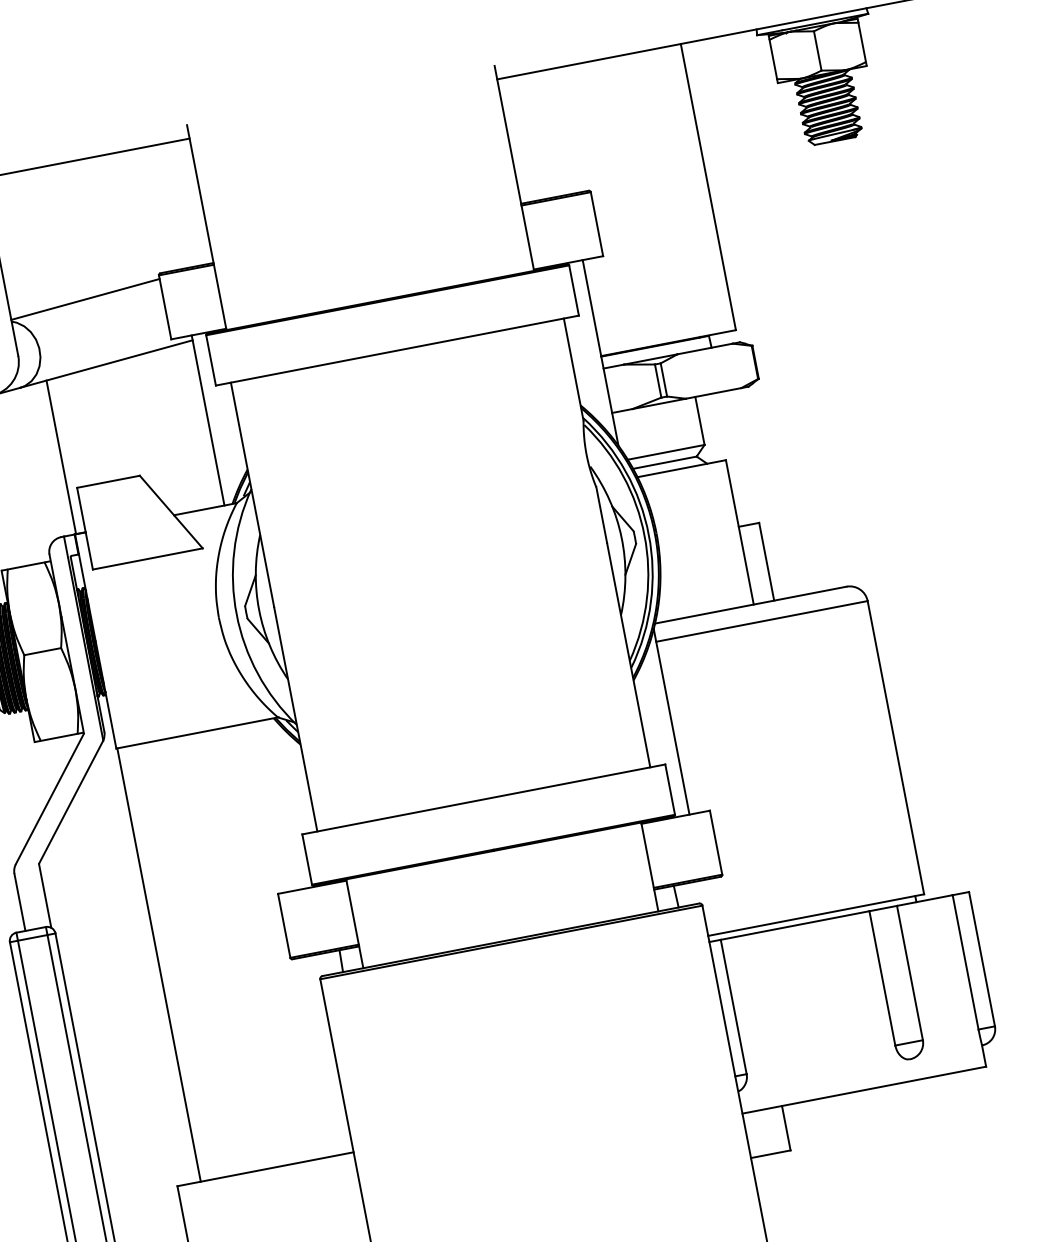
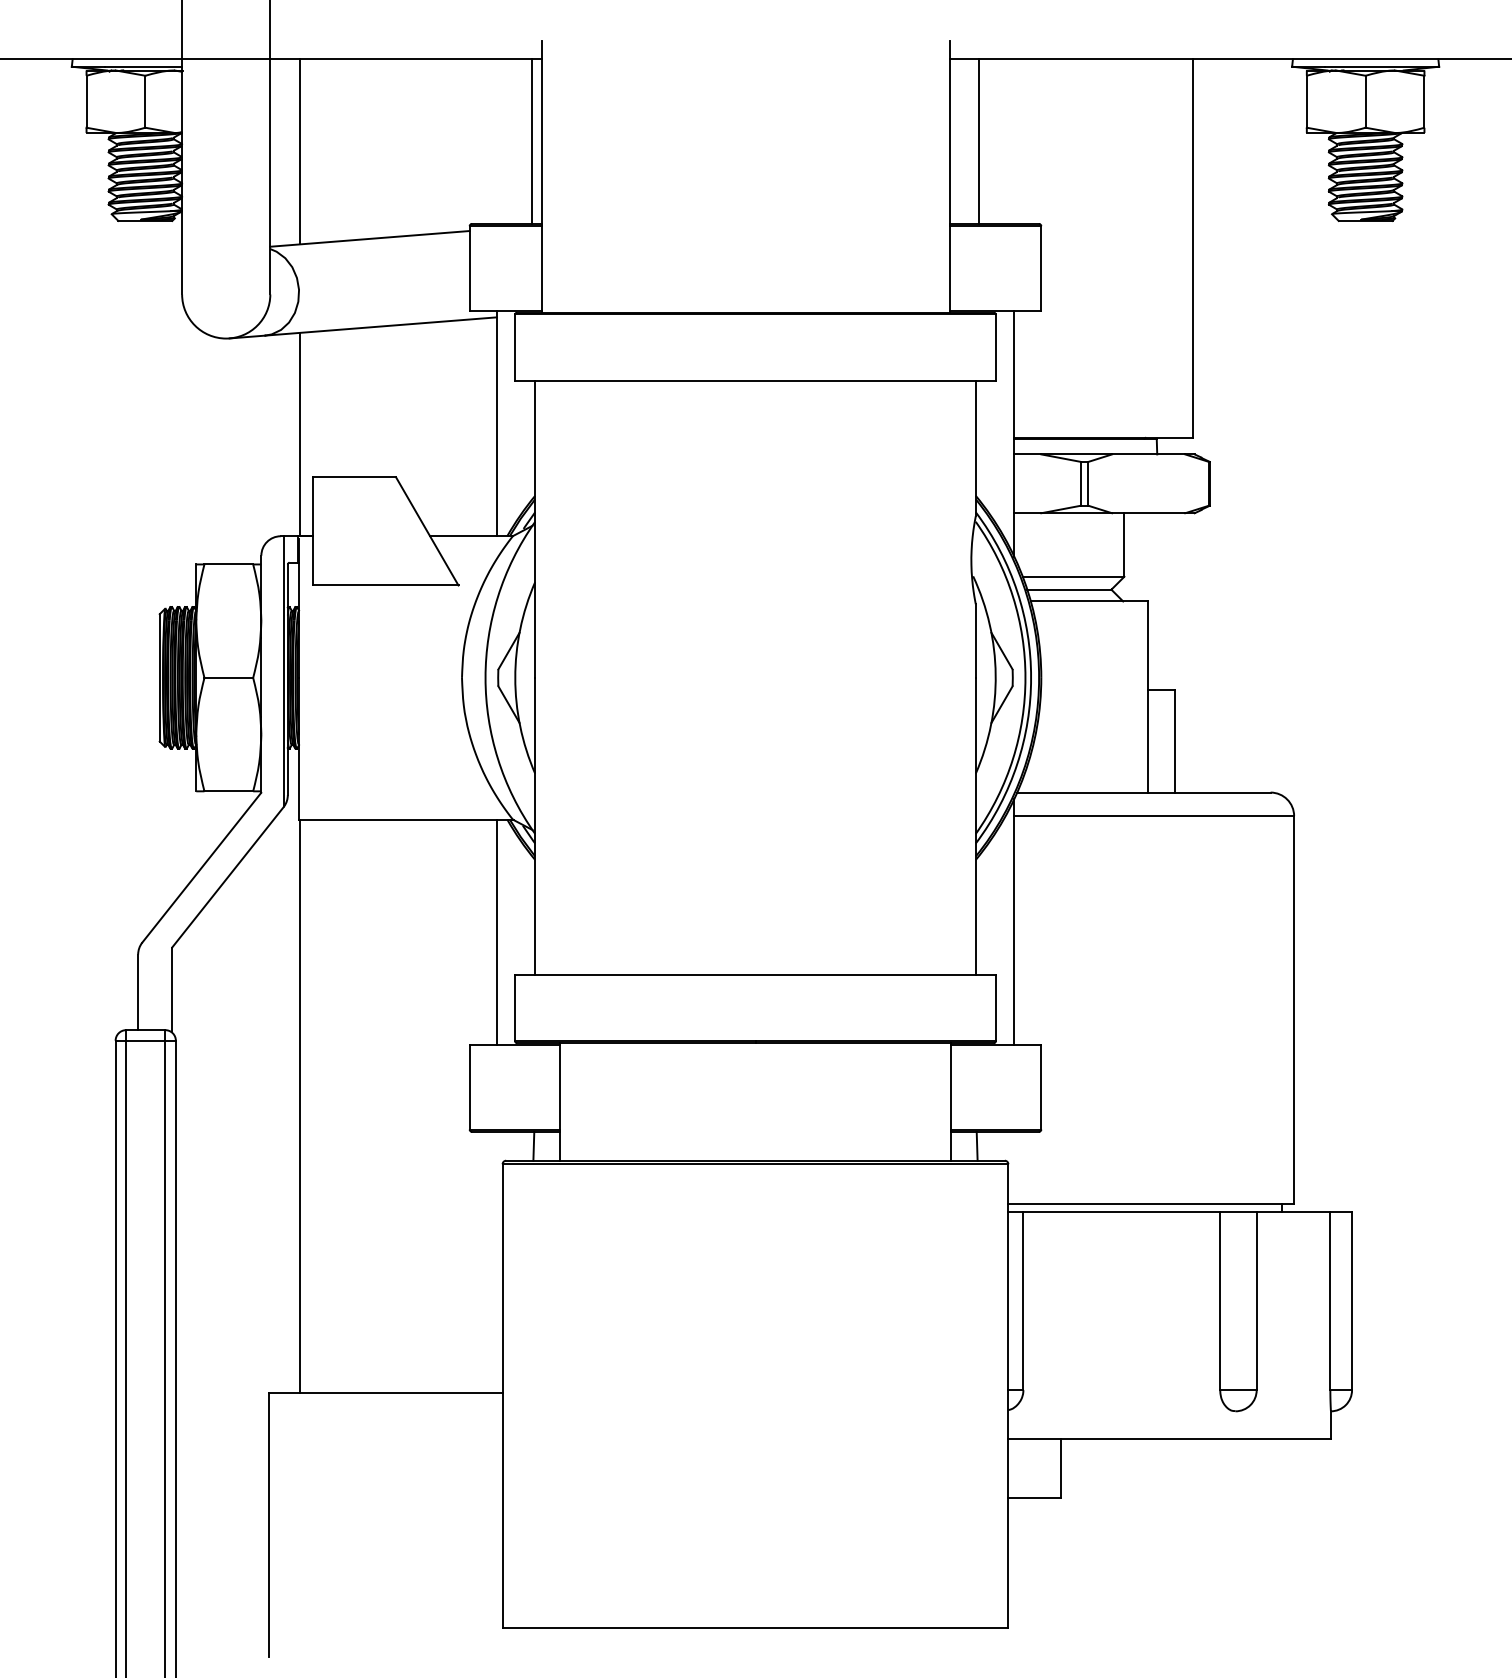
line: (531, 137) -> (978, 141), added
line: (194, 202) -> (532, 141), added
line: (20, 243) -> (300, 151), added
line: (281, 804) -> (496, 931), added

